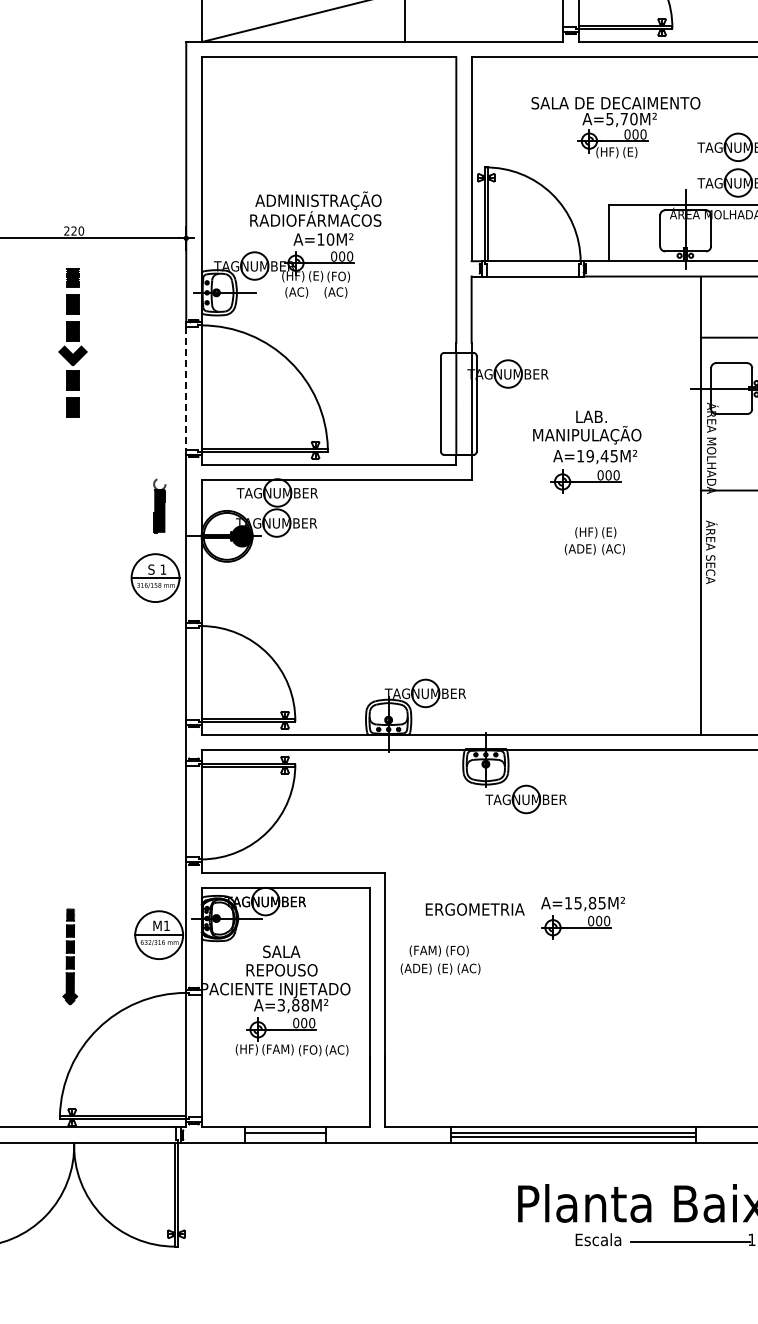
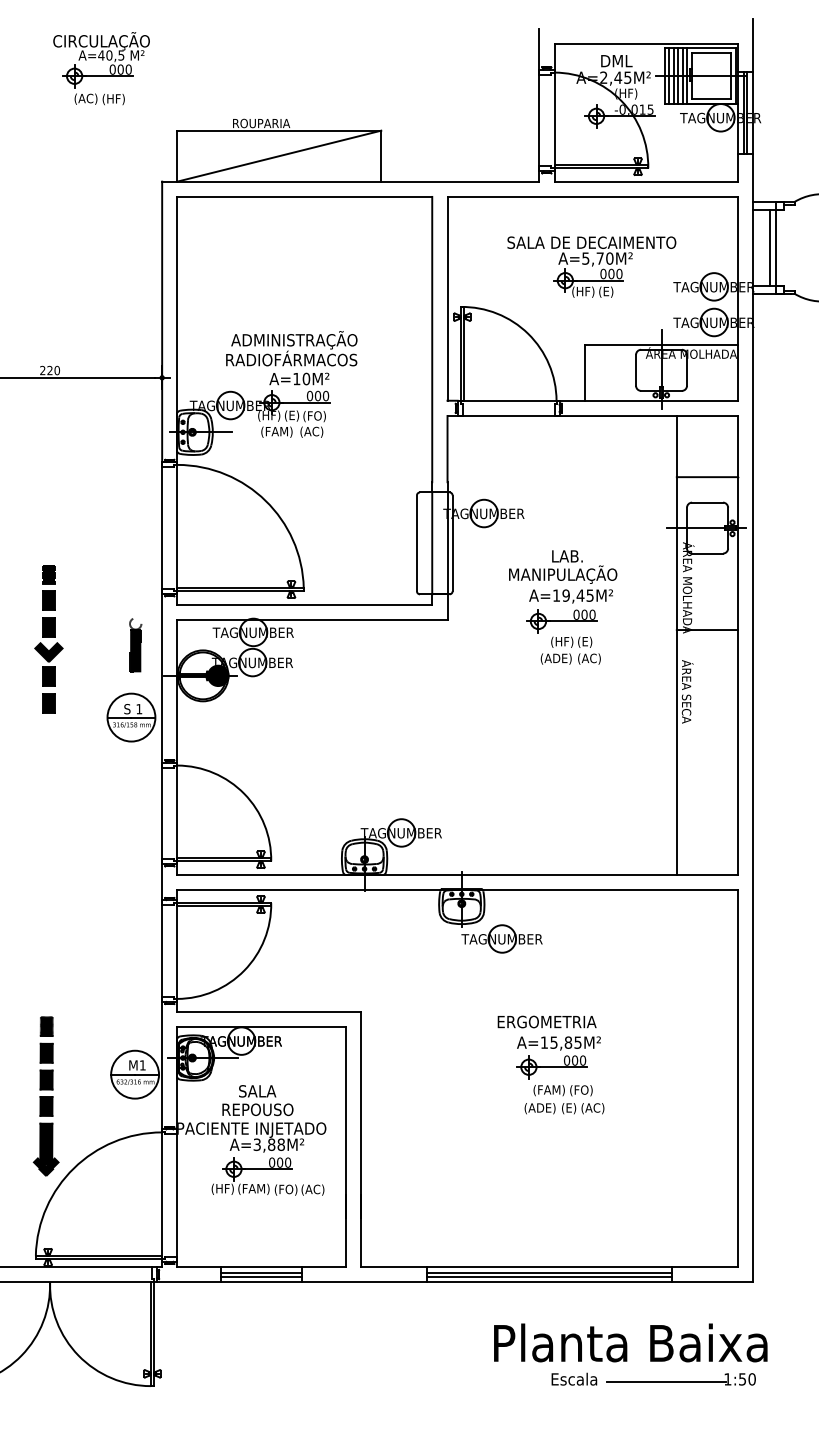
text: (302, 292) -> (278, 431), (AC) -> (FAM)
part: (72, 343) -> (48, 639), moved
line: (186, 388) -> (162, 527), dashed -> solid
text: (594, 541) -> (570, 650), moved
text: (474, 909) -> (546, 1021), moved
part: (69, 957) -> (45, 1096), size x1.67
text: (440, 960) -> (564, 1099), moved
line: (285, 1137) -> (261, 1276), added

